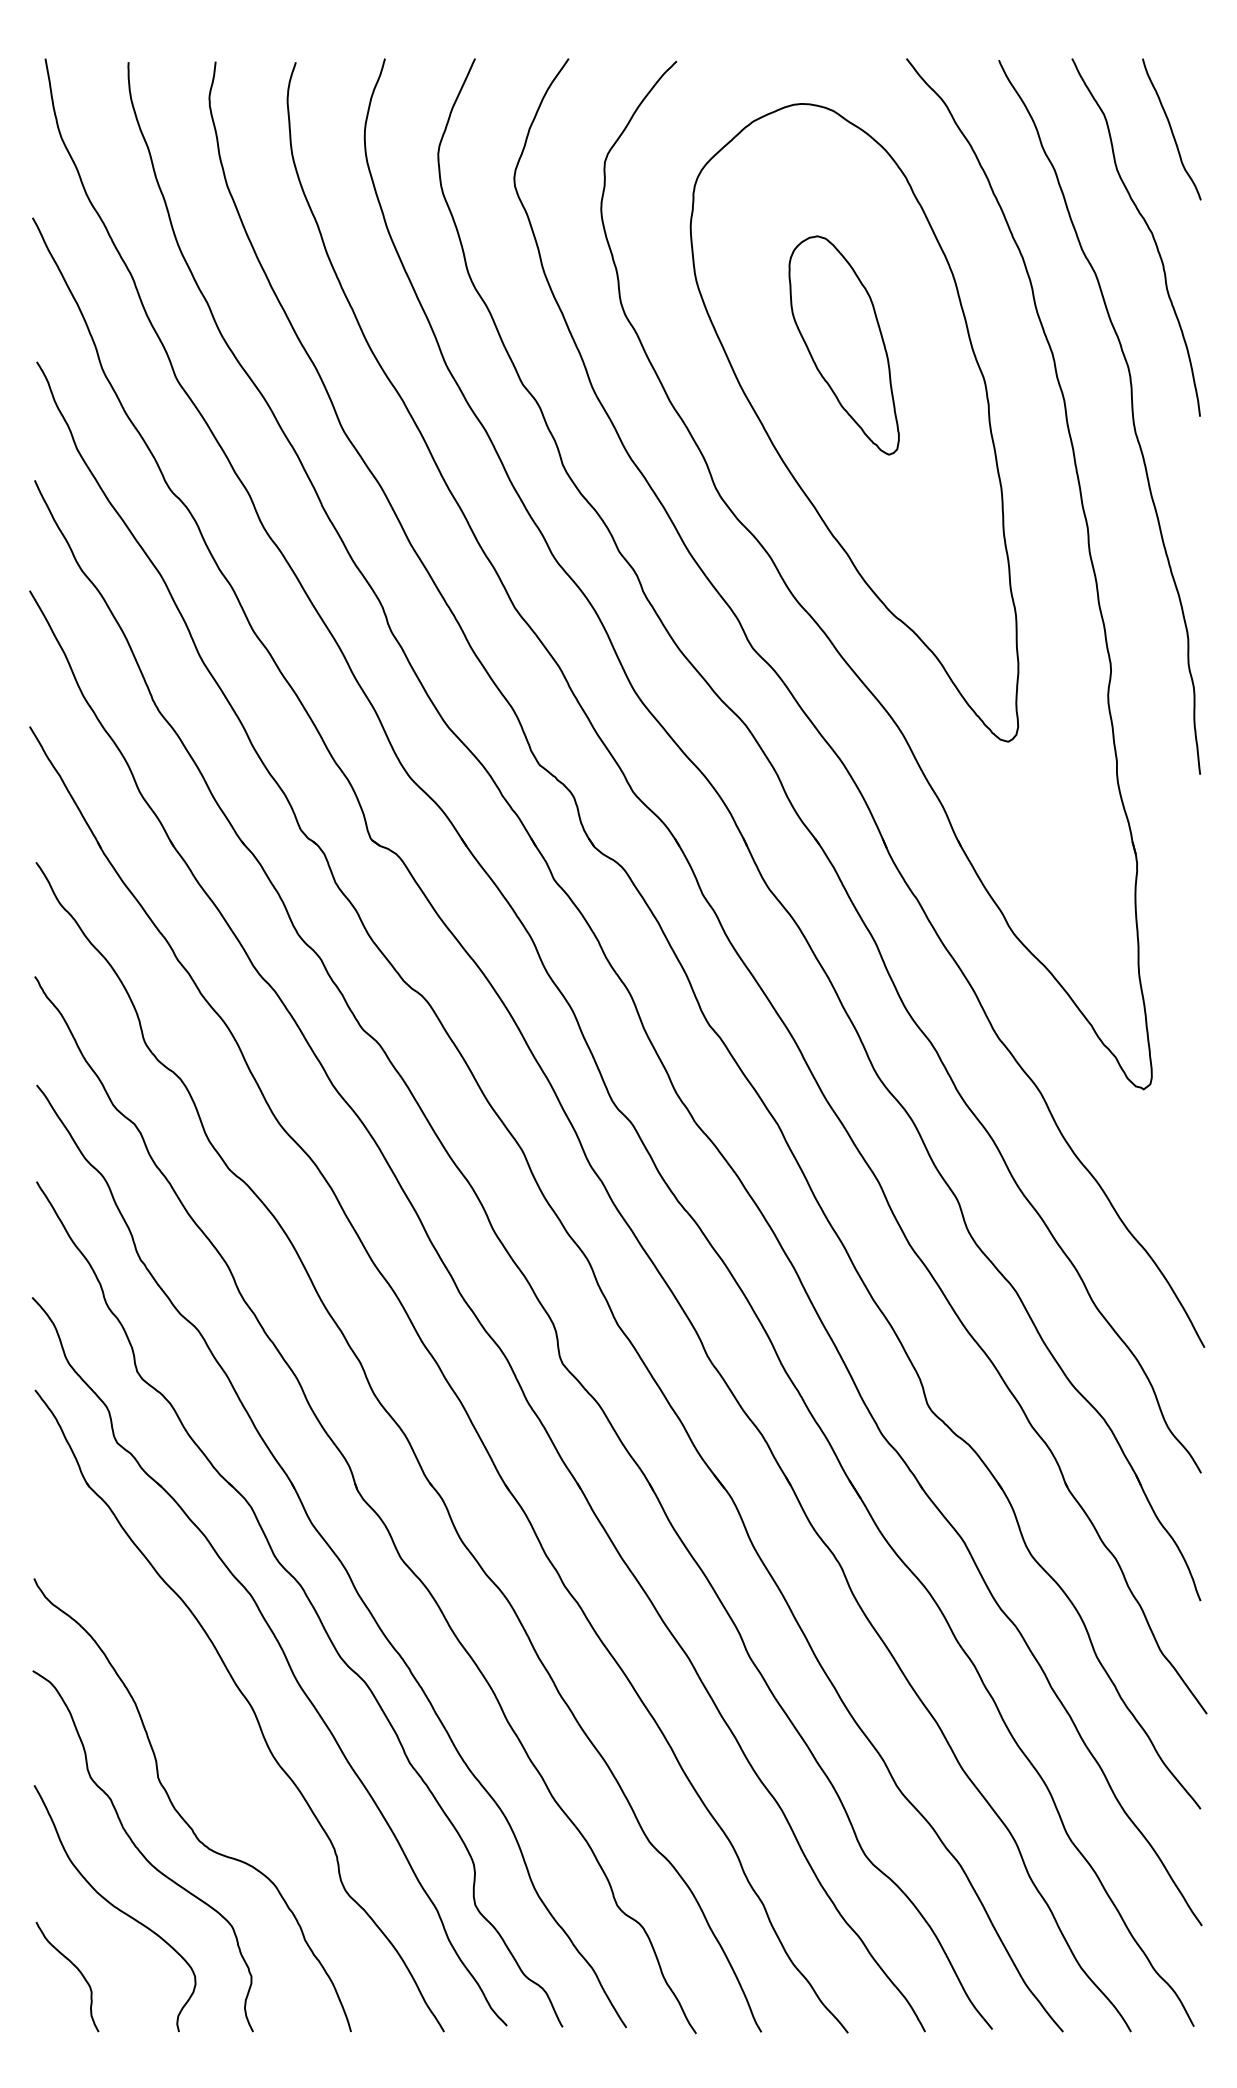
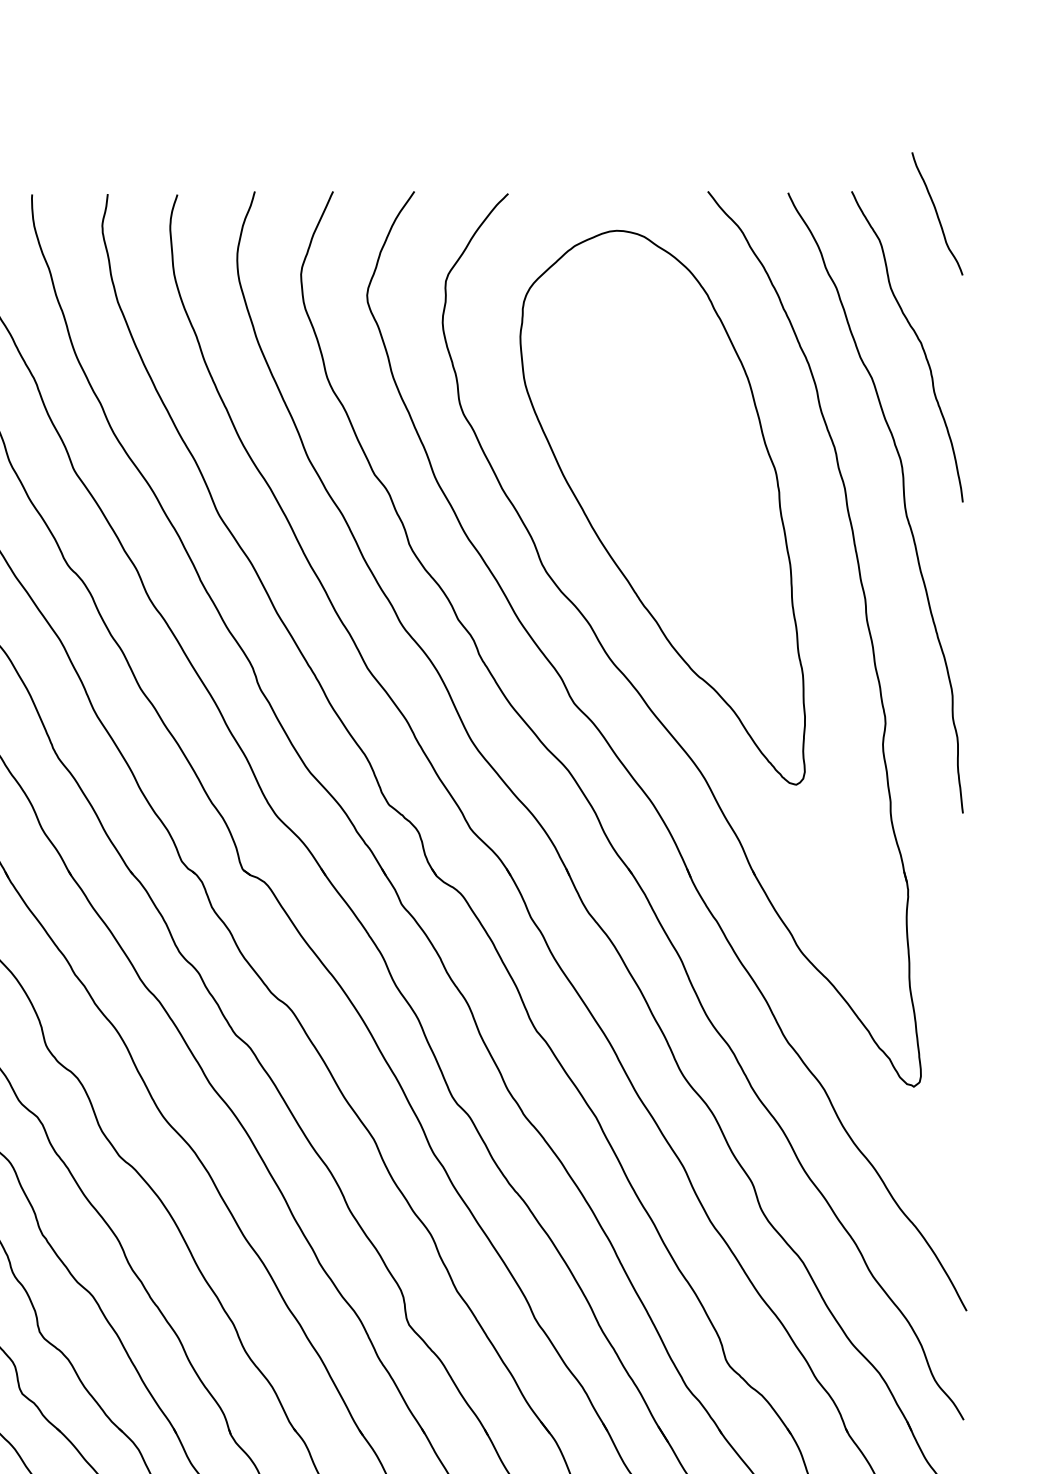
curve: (1171, 129) -> (937, 213), moved
part: (843, 345) -> (653, 440), removed

